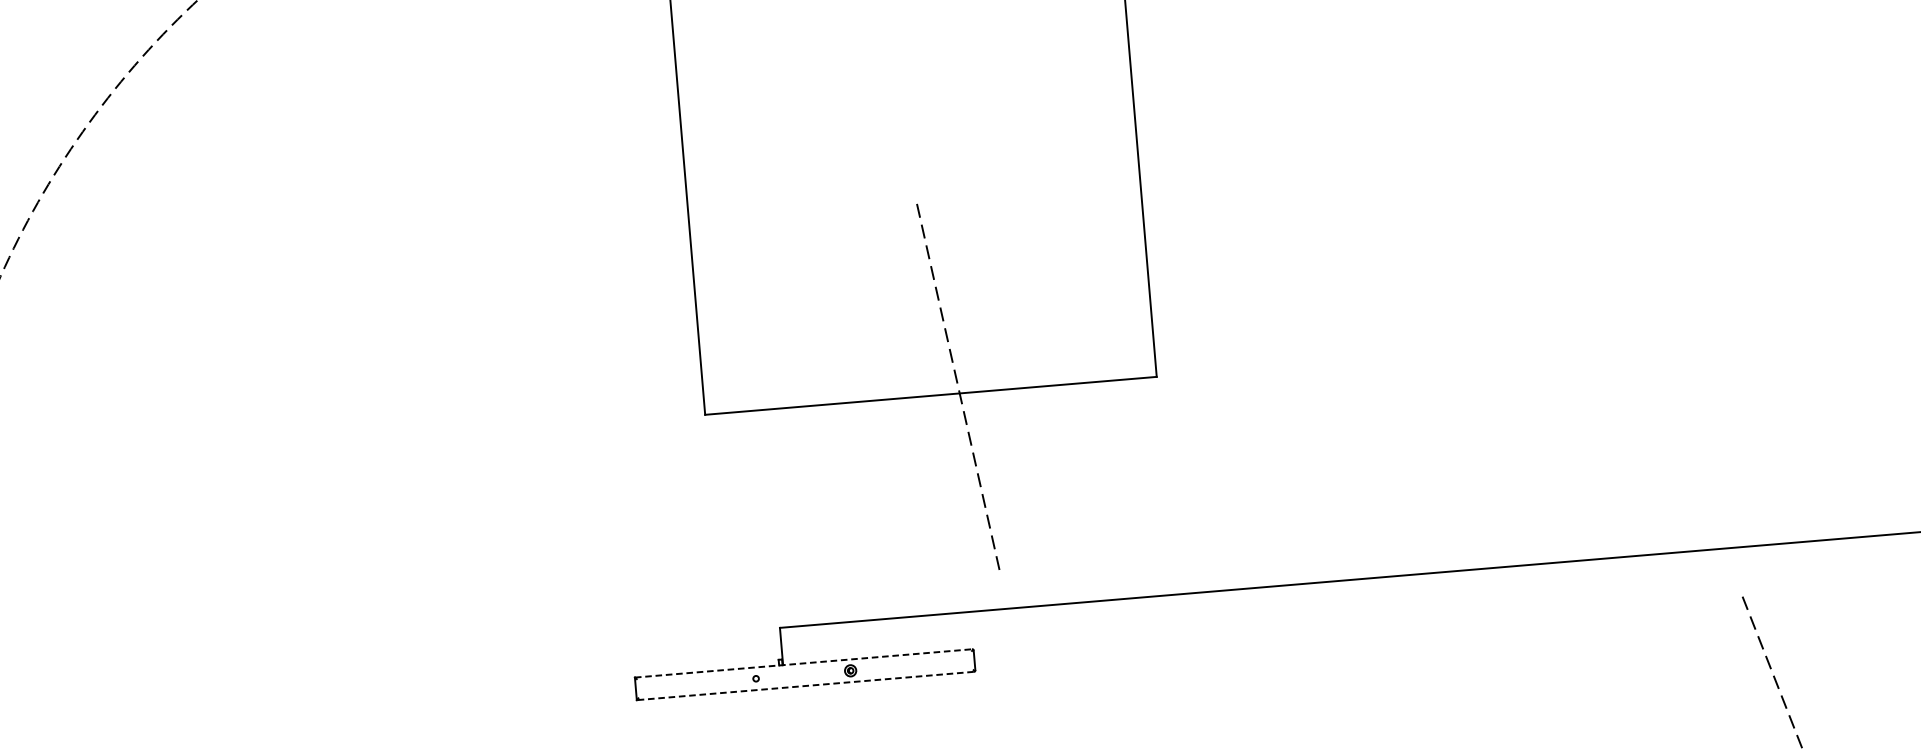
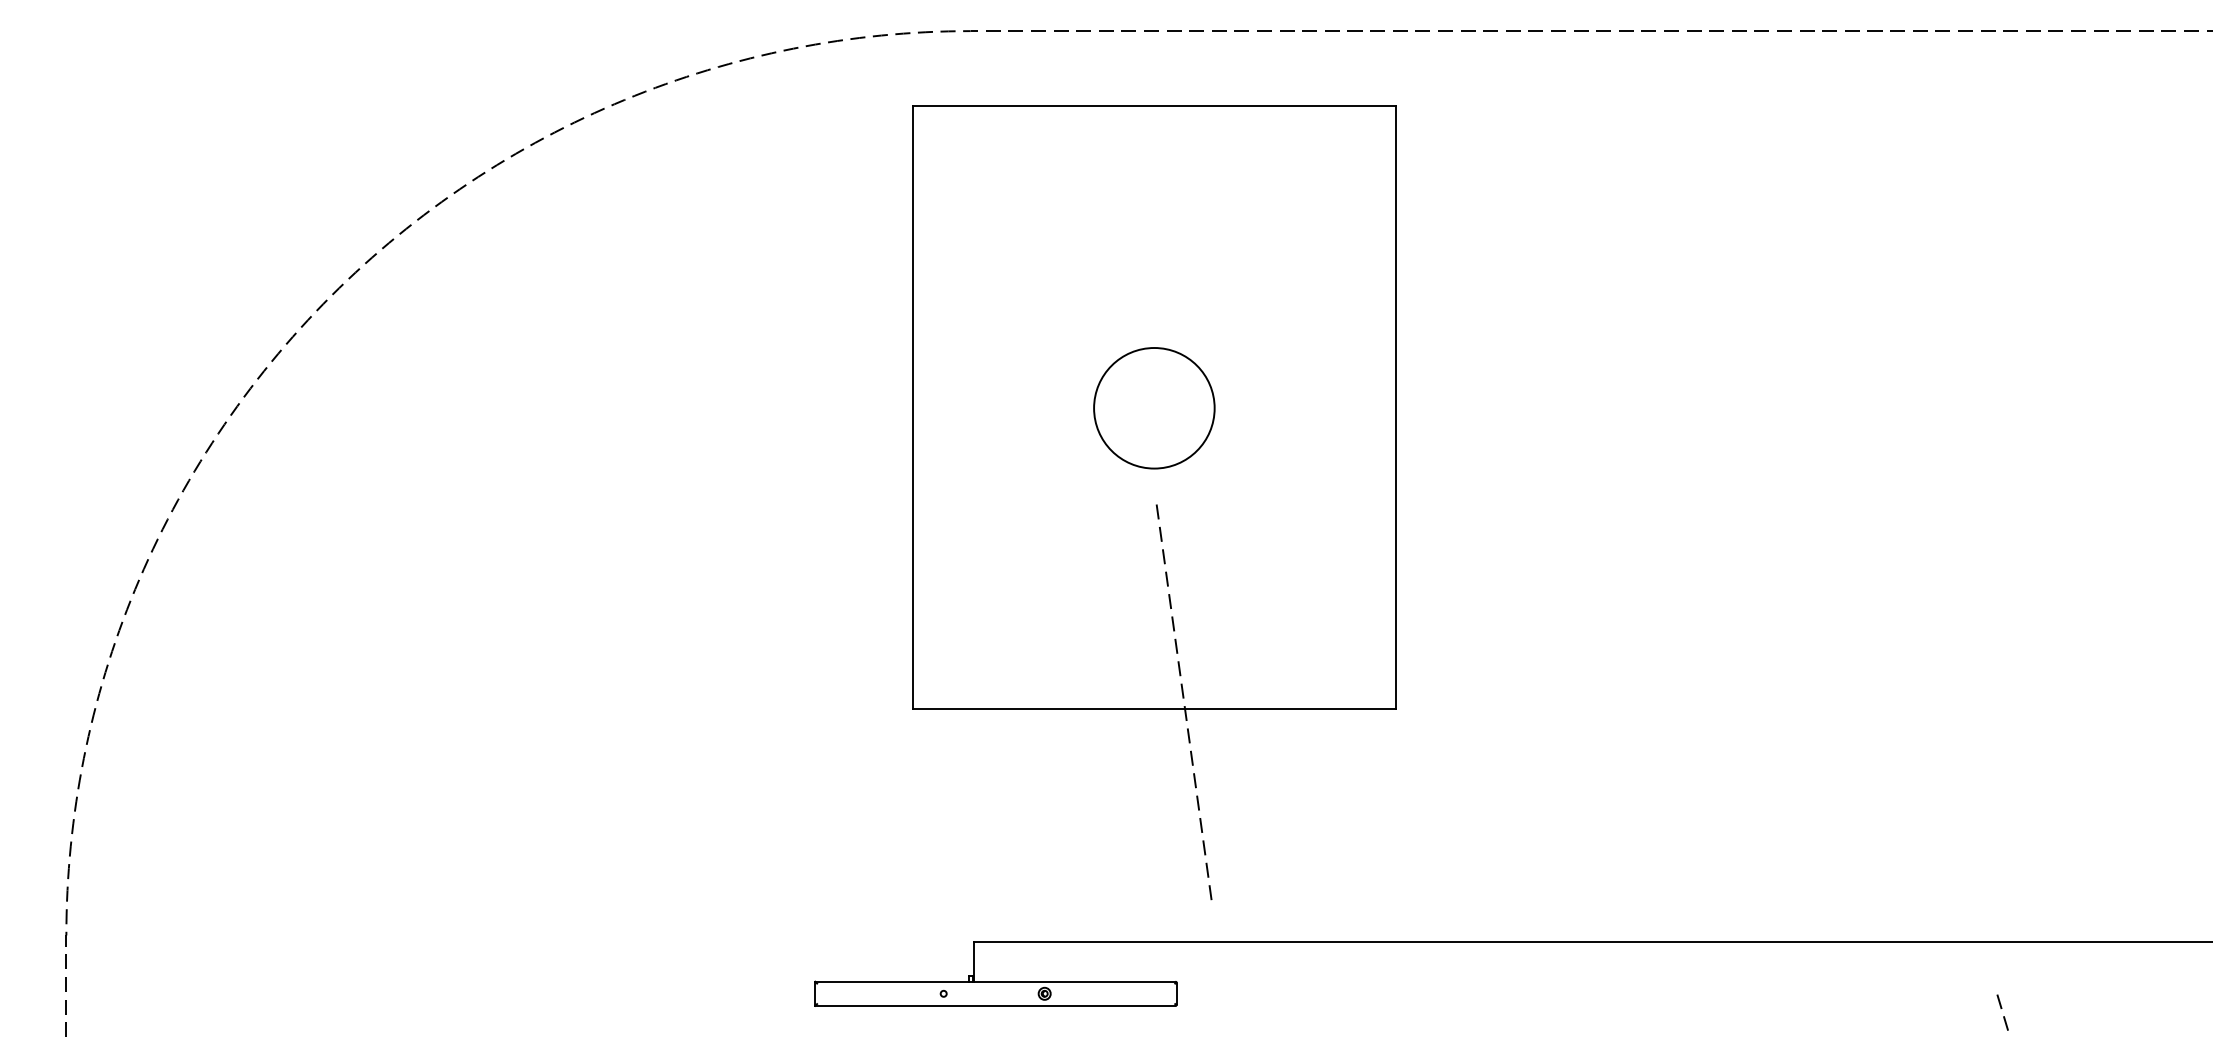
circle: (907, 114) -> (1154, 408), added
line: (803, 663) -> (995, 981), dashed -> solid
line: (805, 685) -> (995, 1005), dashed -> solid

